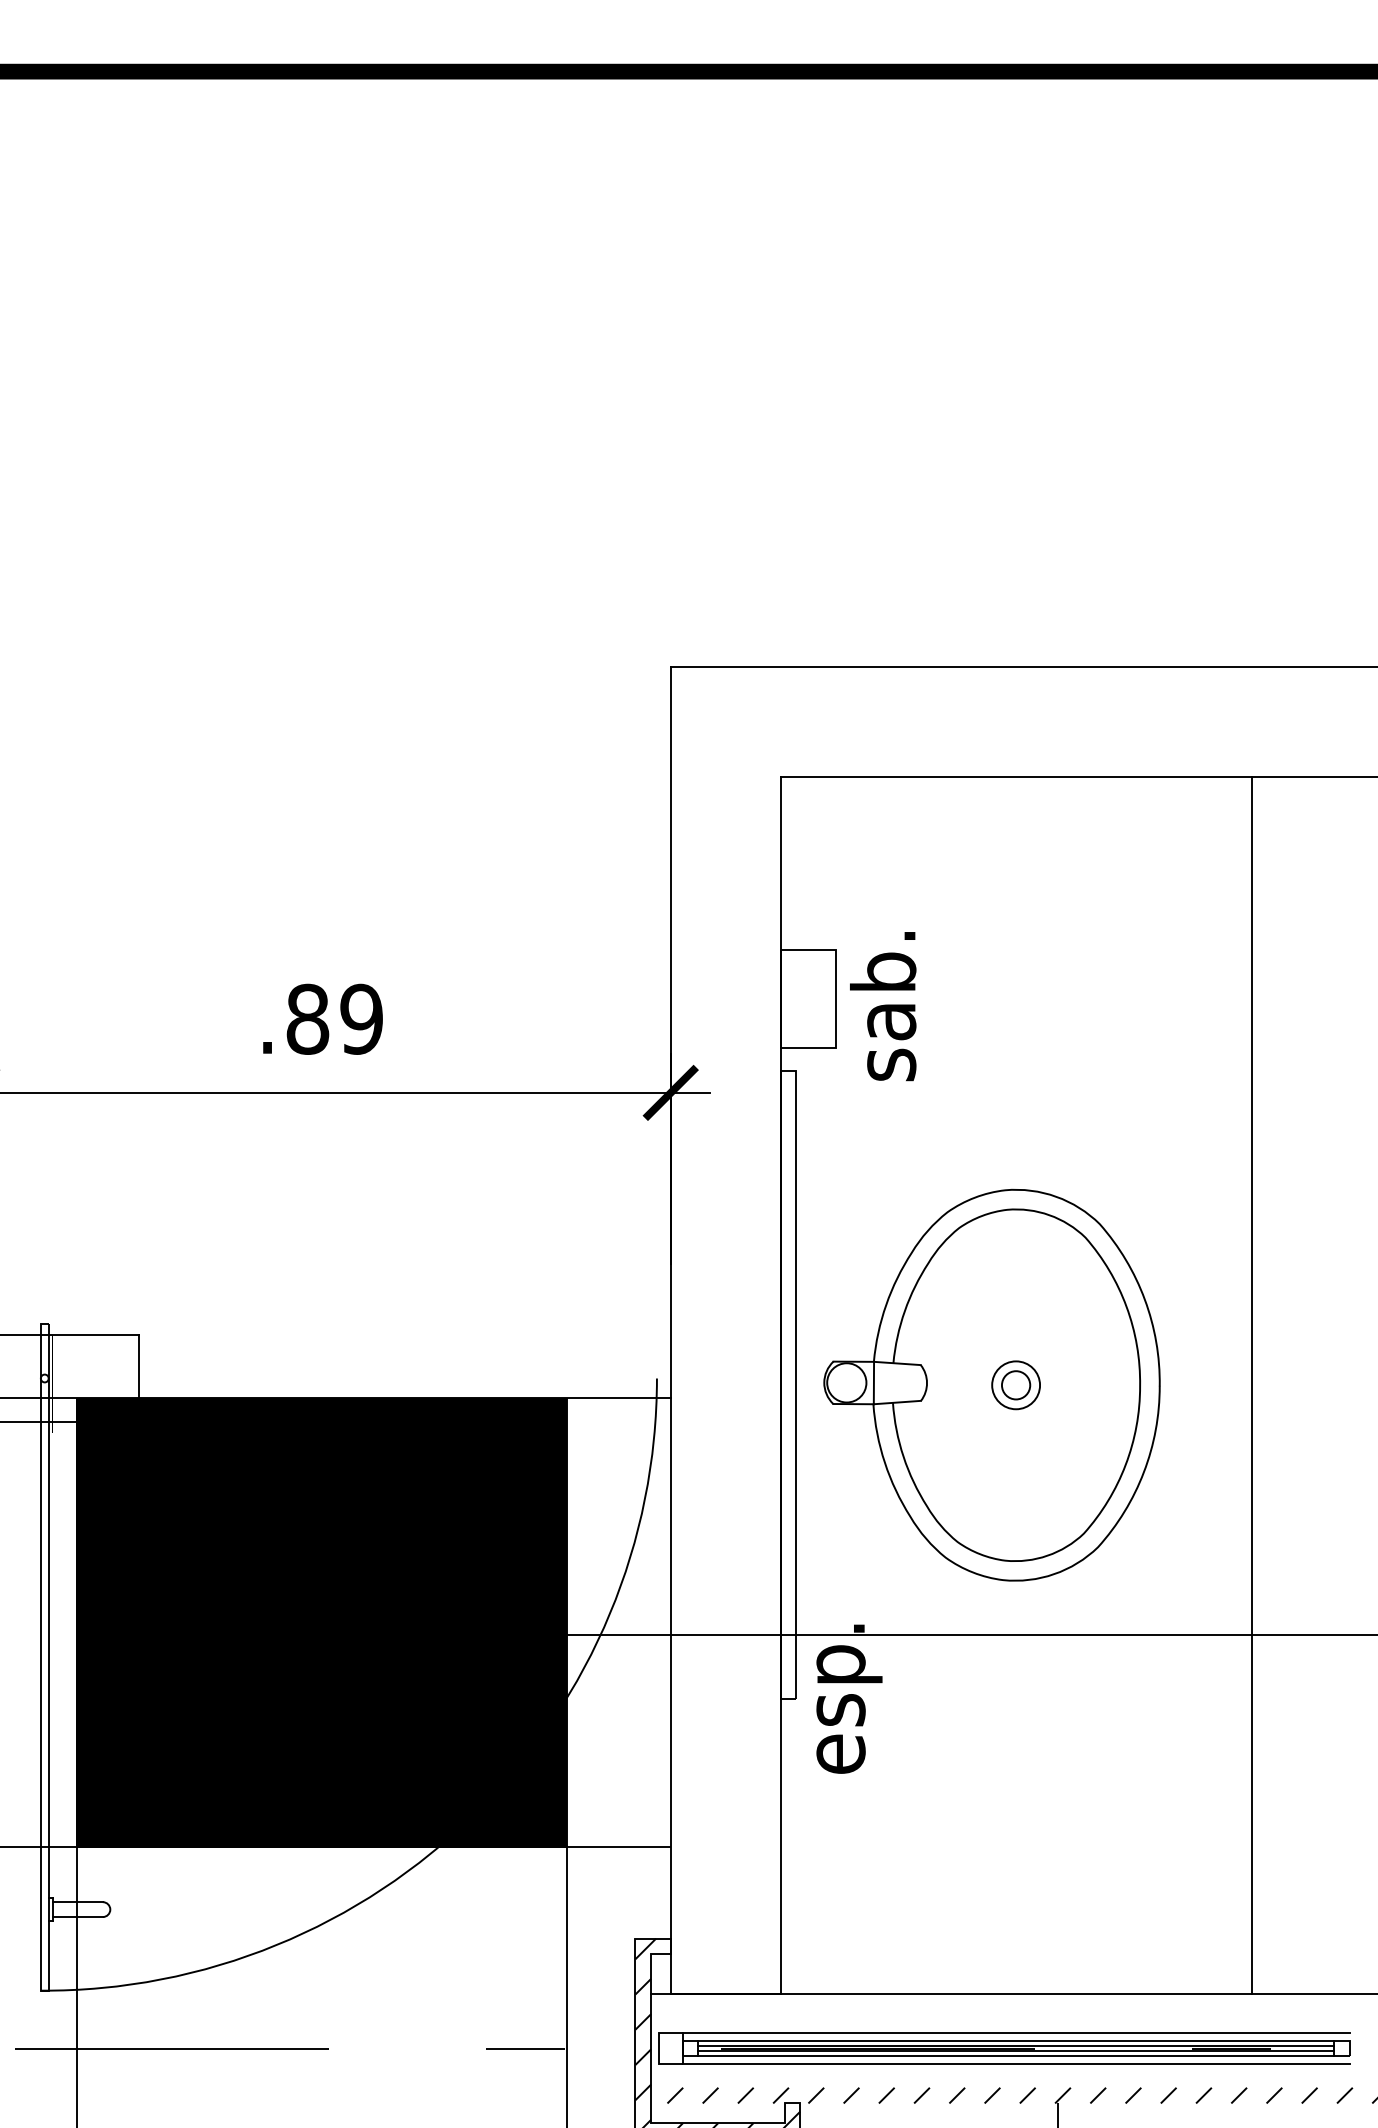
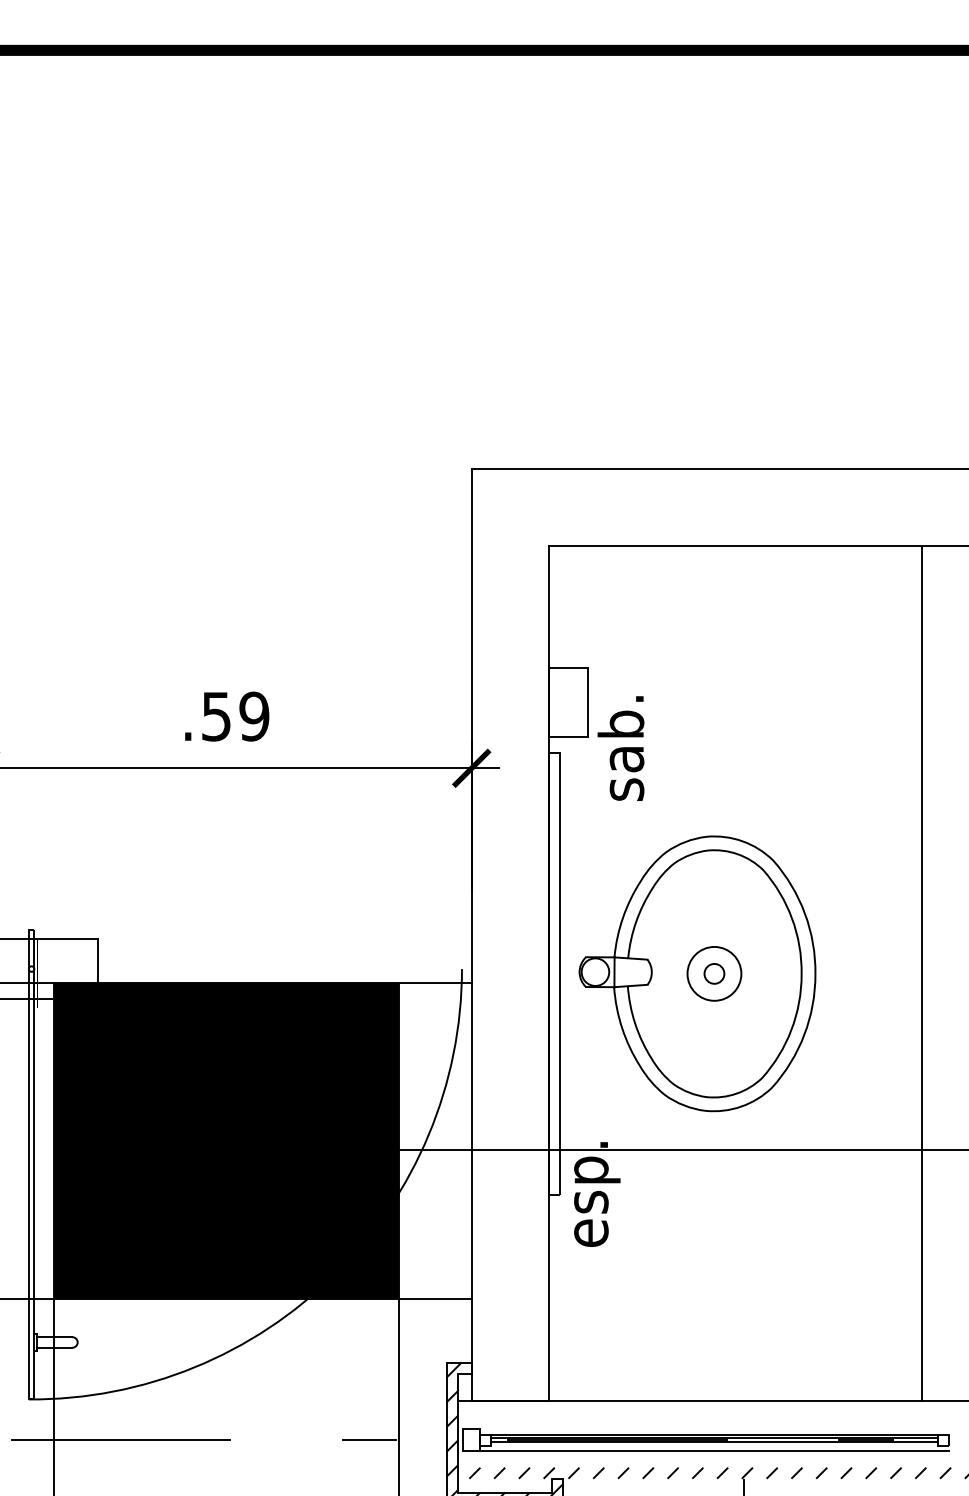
text: (882, 1006) -> (620, 748), moved
text: (307, 1019) -> (216, 716), .89 -> .59
circle: (1016, 1384) -> (714, 973), size x1.6
line: (1250, 1384) -> (921, 973), moved
line: (1014, 2033) -> (713, 1429), removed
line: (1016, 2056) -> (714, 1445), removed

